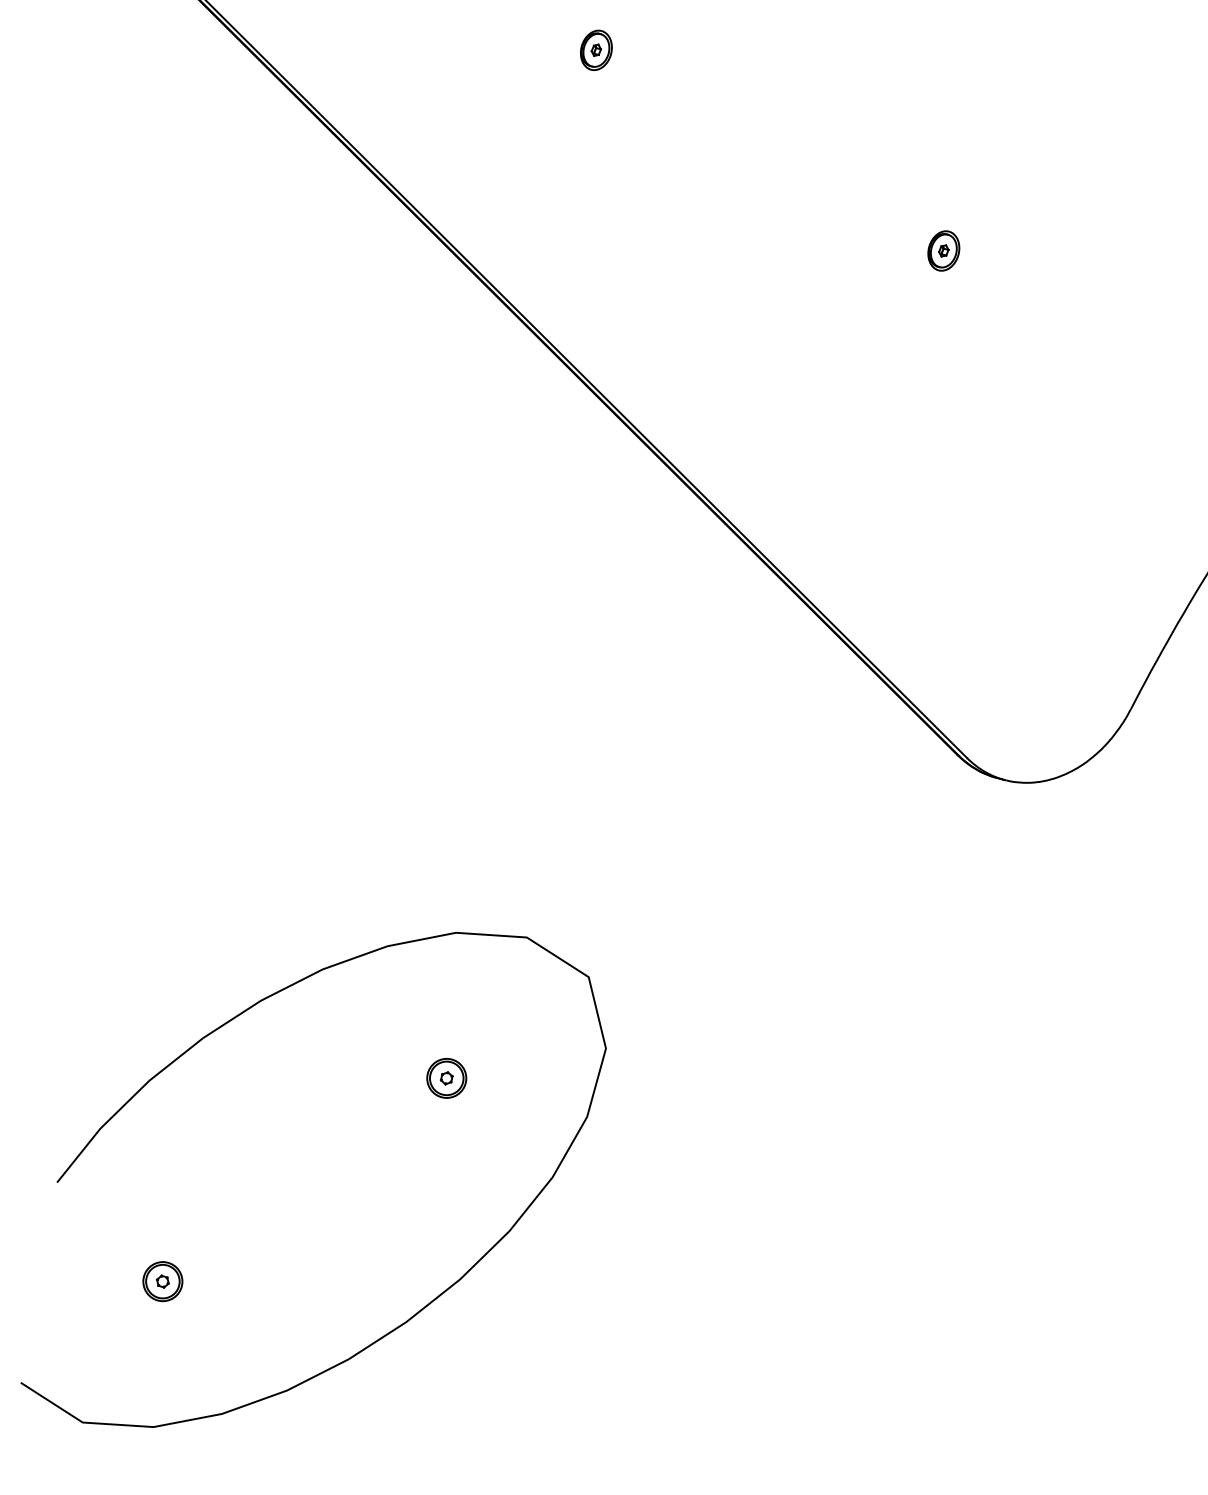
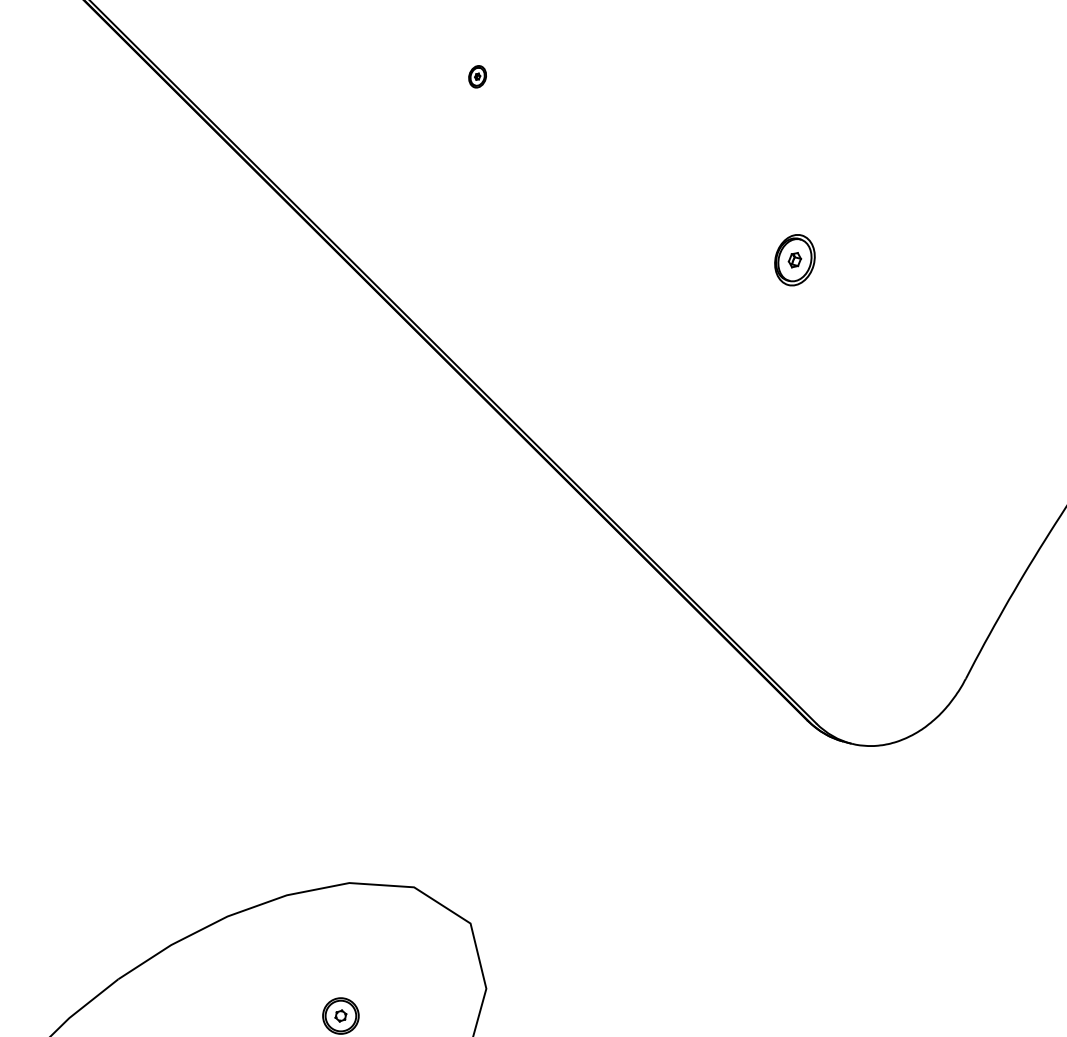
part: (596, 49) -> (477, 76), size x0.6
part: (943, 250) -> (794, 259), size x1.4

